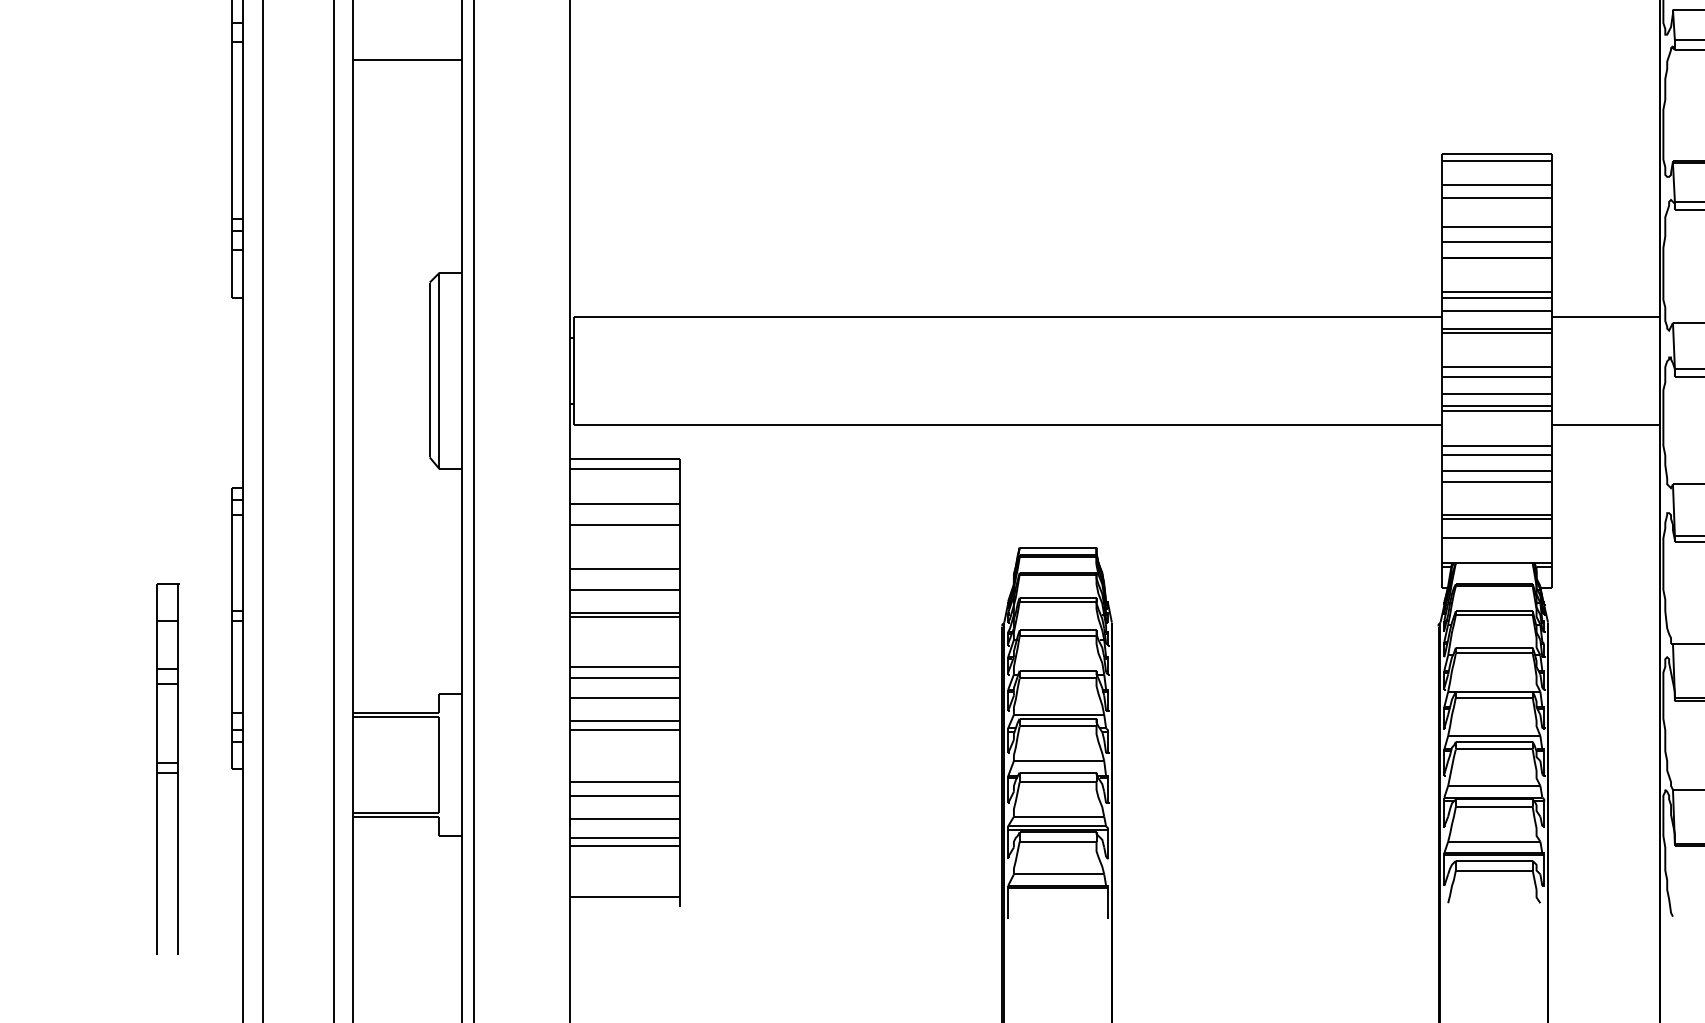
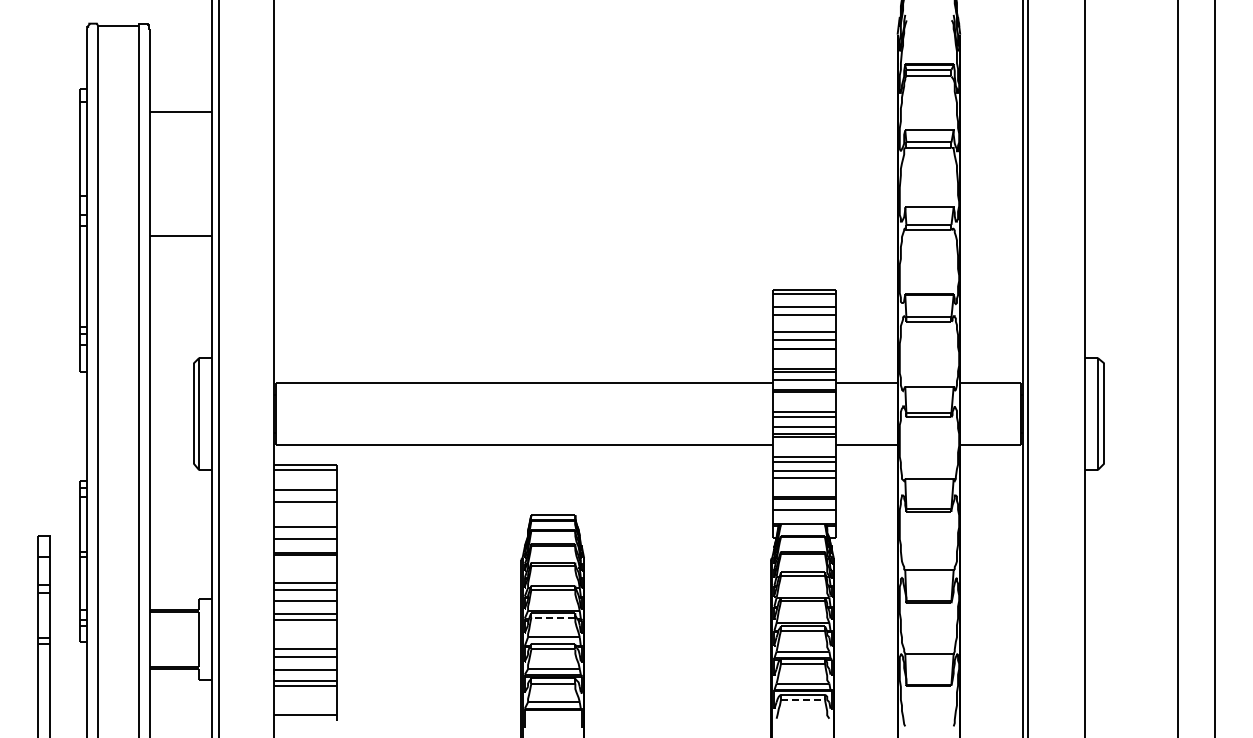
line: (1058, 726) -> (553, 617), solid -> dashed
line: (1495, 871) -> (803, 700), solid -> dashed

